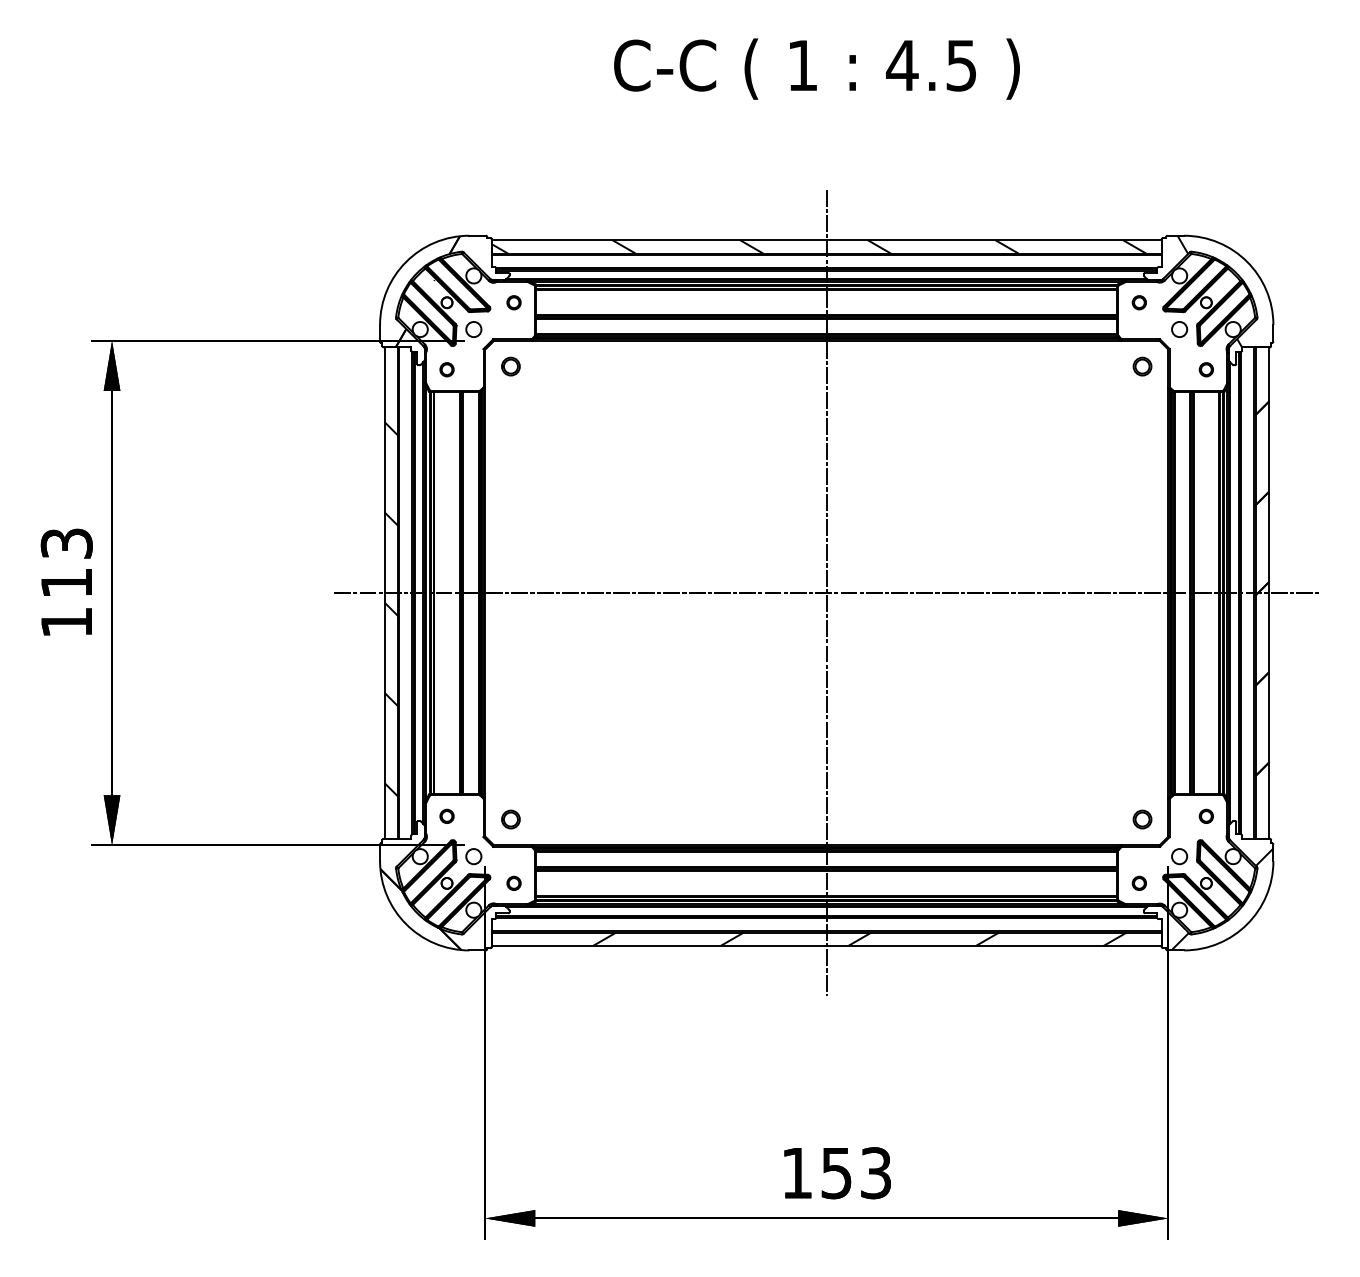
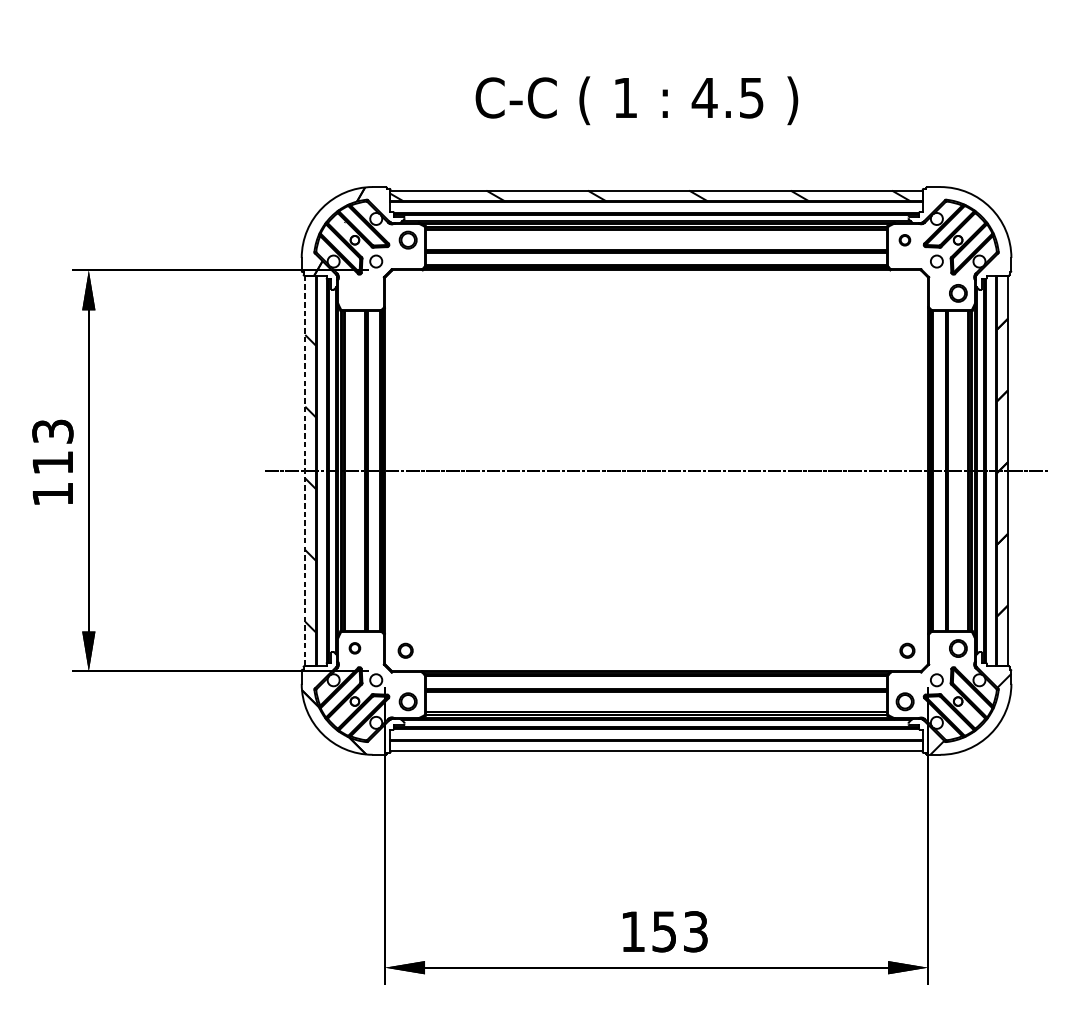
text: (816, 68) -> (636, 100), moved
hatch: (1209, 291) -> (960, 231), removed
circle: (513, 302) -> (407, 240), size x1.6
part: (510, 366) -> (405, 290), removed
part: (1142, 366) -> (907, 290), removed
circle: (446, 369) -> (354, 293), removed
part: (1205, 369) -> (957, 293), size x1.6
line: (826, 592) -> (656, 470), removed
line: (384, 593) -> (305, 471), solid -> dashed
part: (1205, 815) -> (957, 647), size x1.6
circle: (513, 882) -> (407, 700), size x1.6
part: (1138, 882) -> (904, 700), size x1.6
hatch: (859, 938) -> (682, 745), removed

